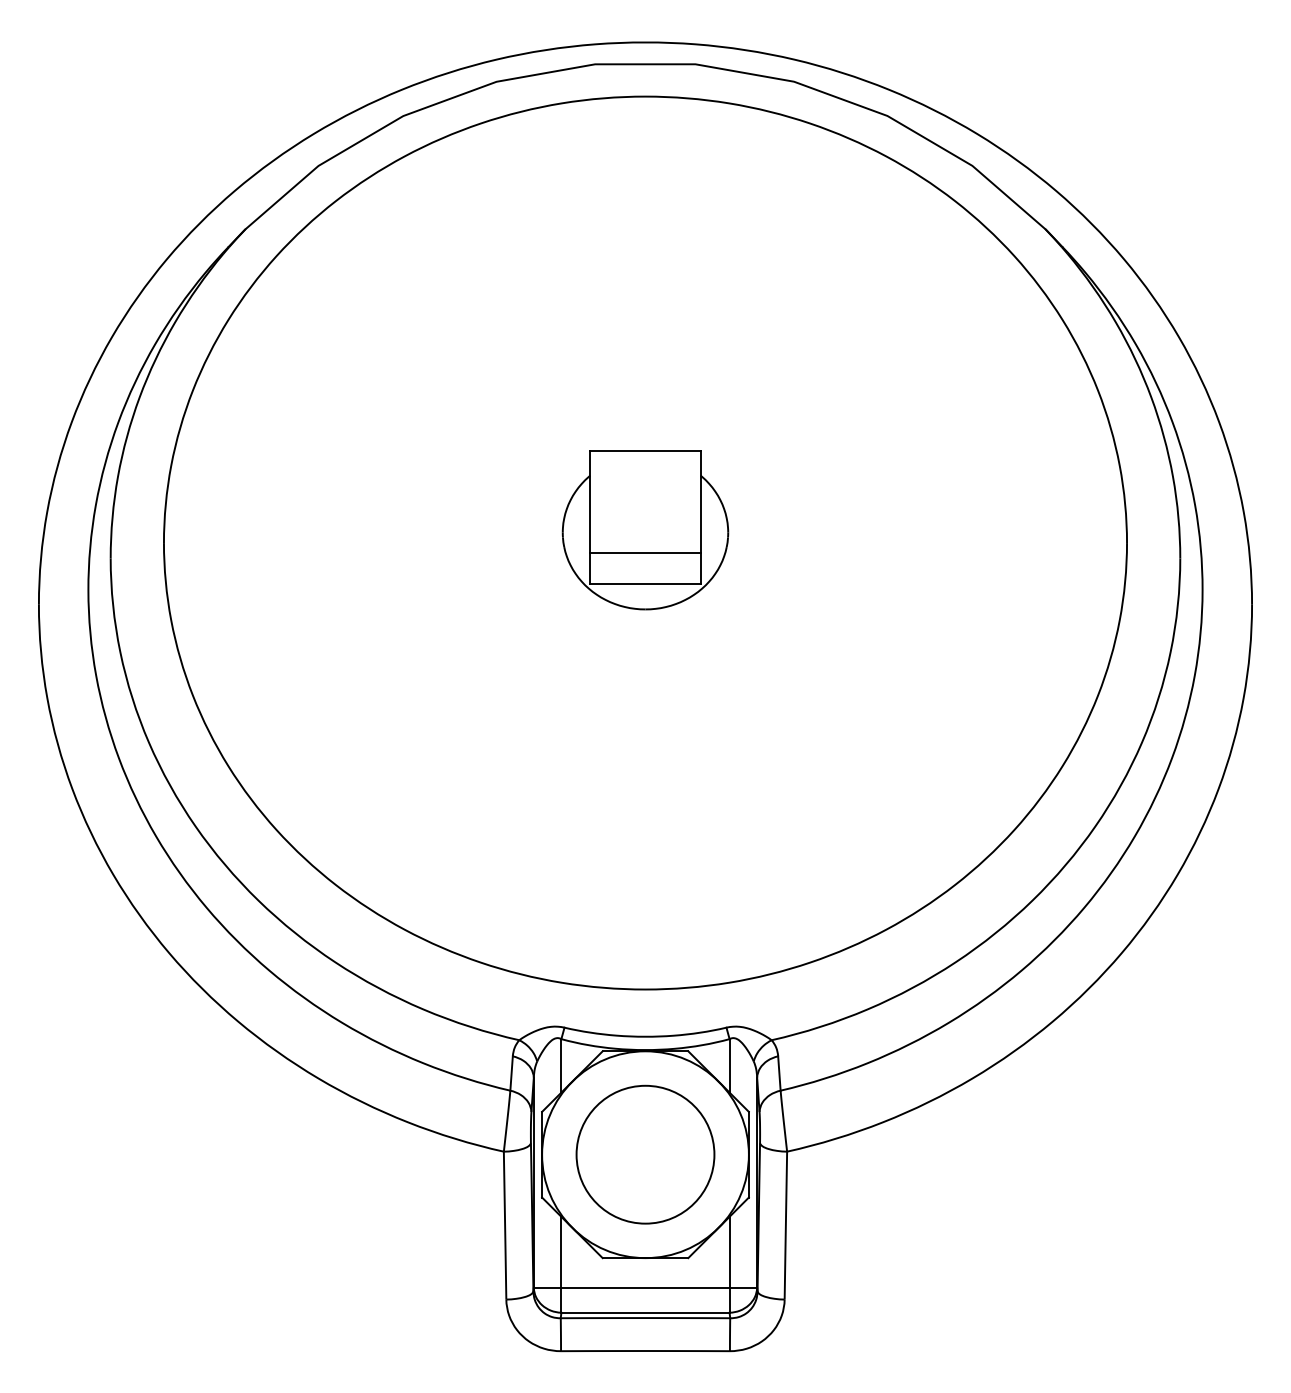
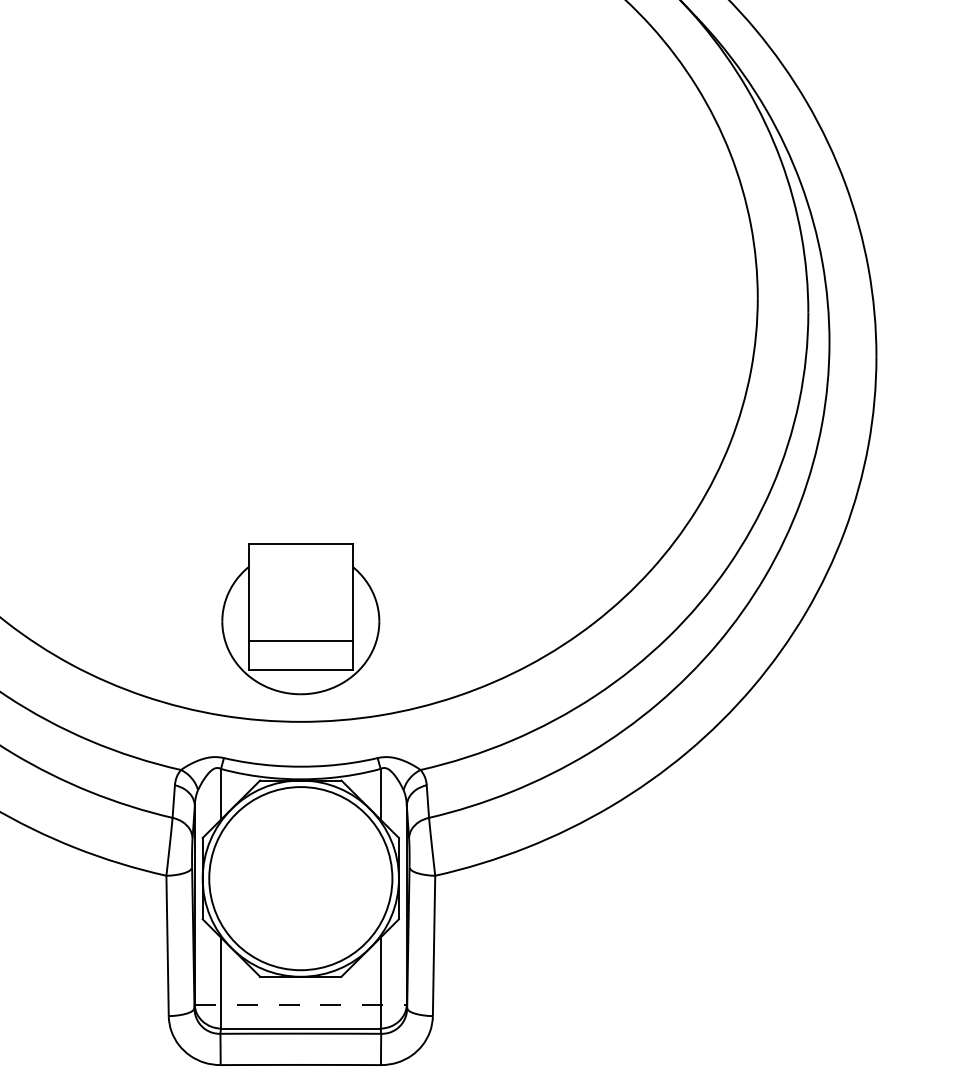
part: (645, 530) -> (300, 619), moved
circle: (645, 1154) -> (300, 878), size x1.4
line: (645, 1287) -> (300, 1004), solid -> dashed

